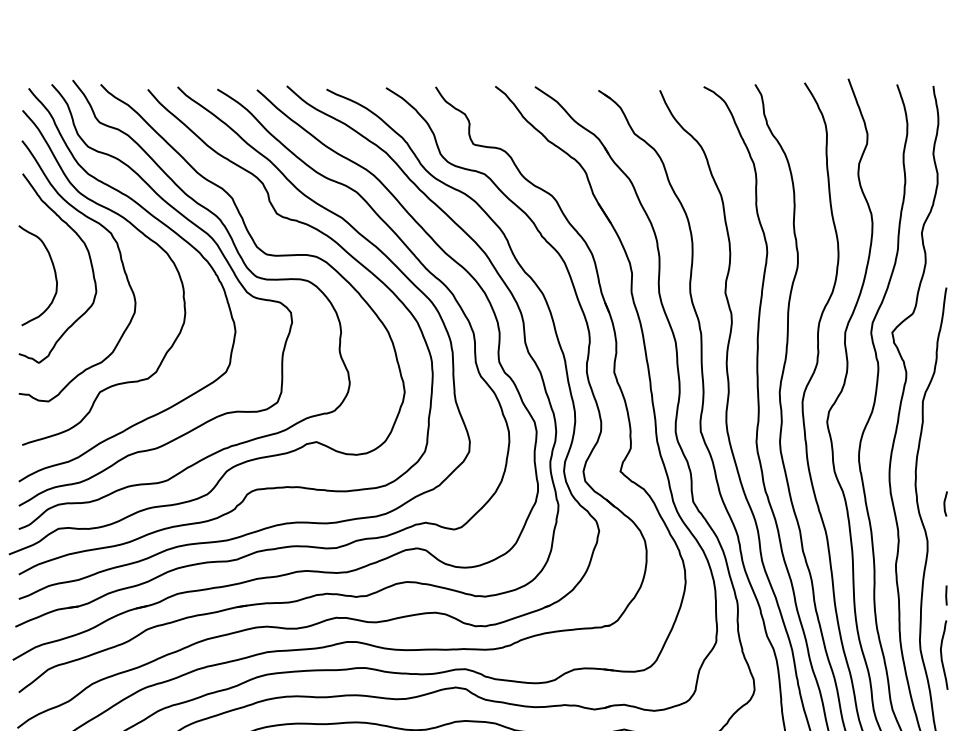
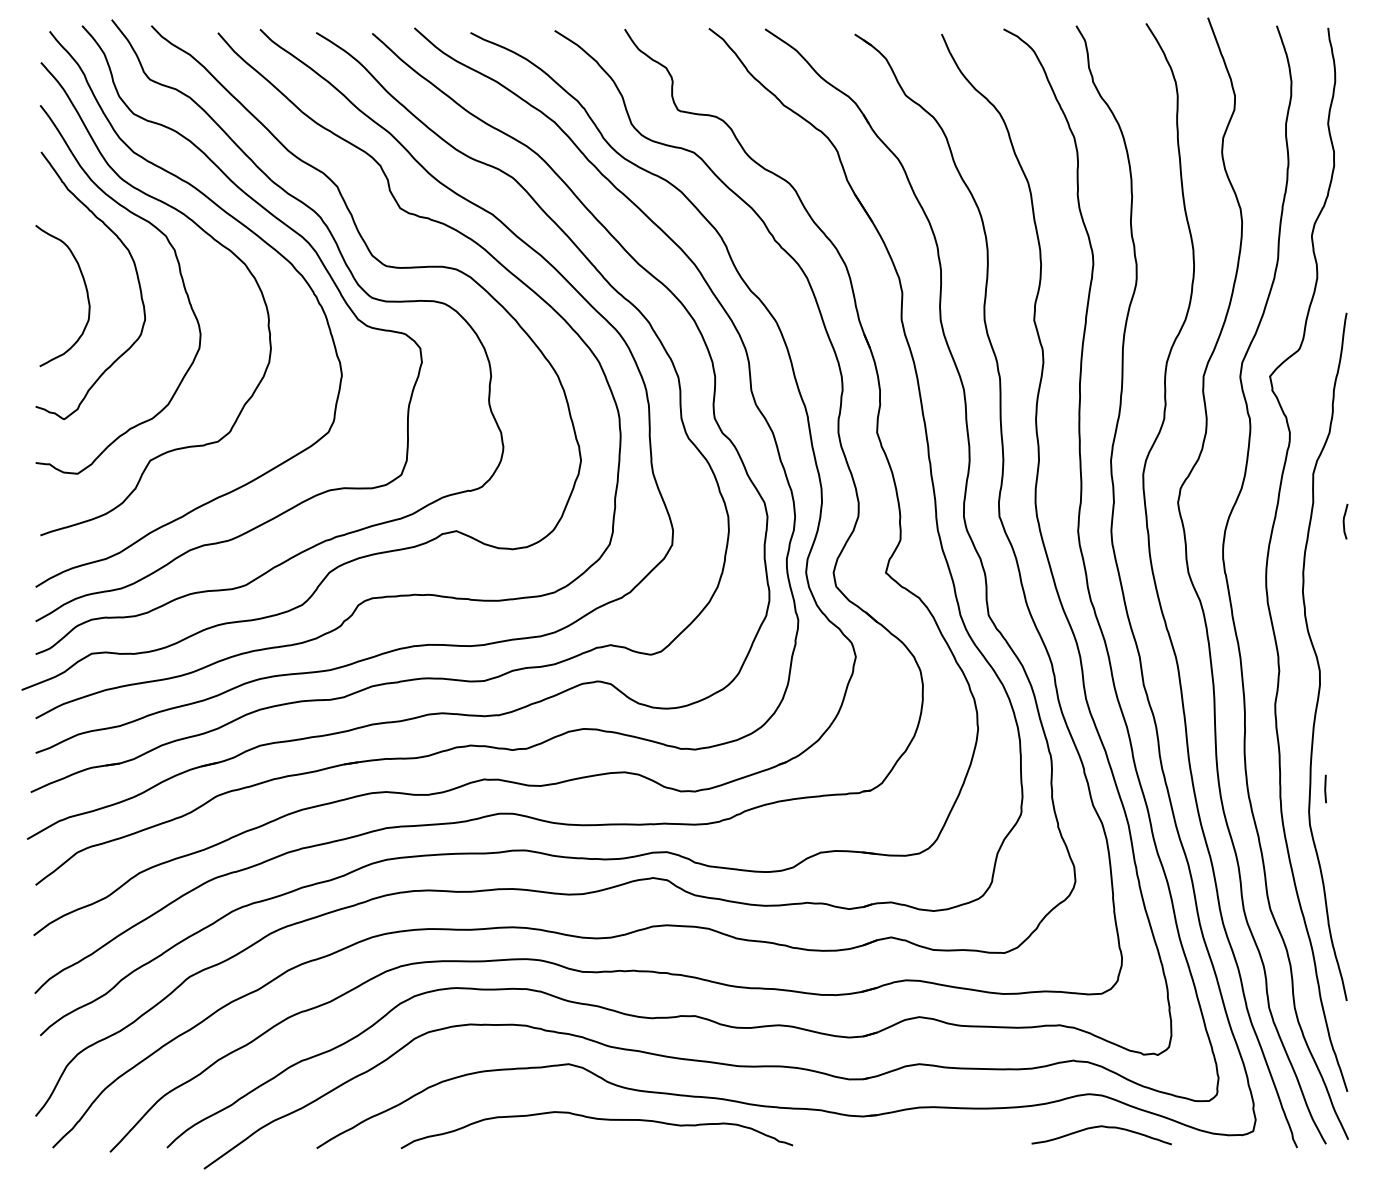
curve: (944, 503) -> (1344, 521), moved
line: (946, 595) -> (1325, 788), moved
curve: (942, 655) -> (1340, 832), removed

